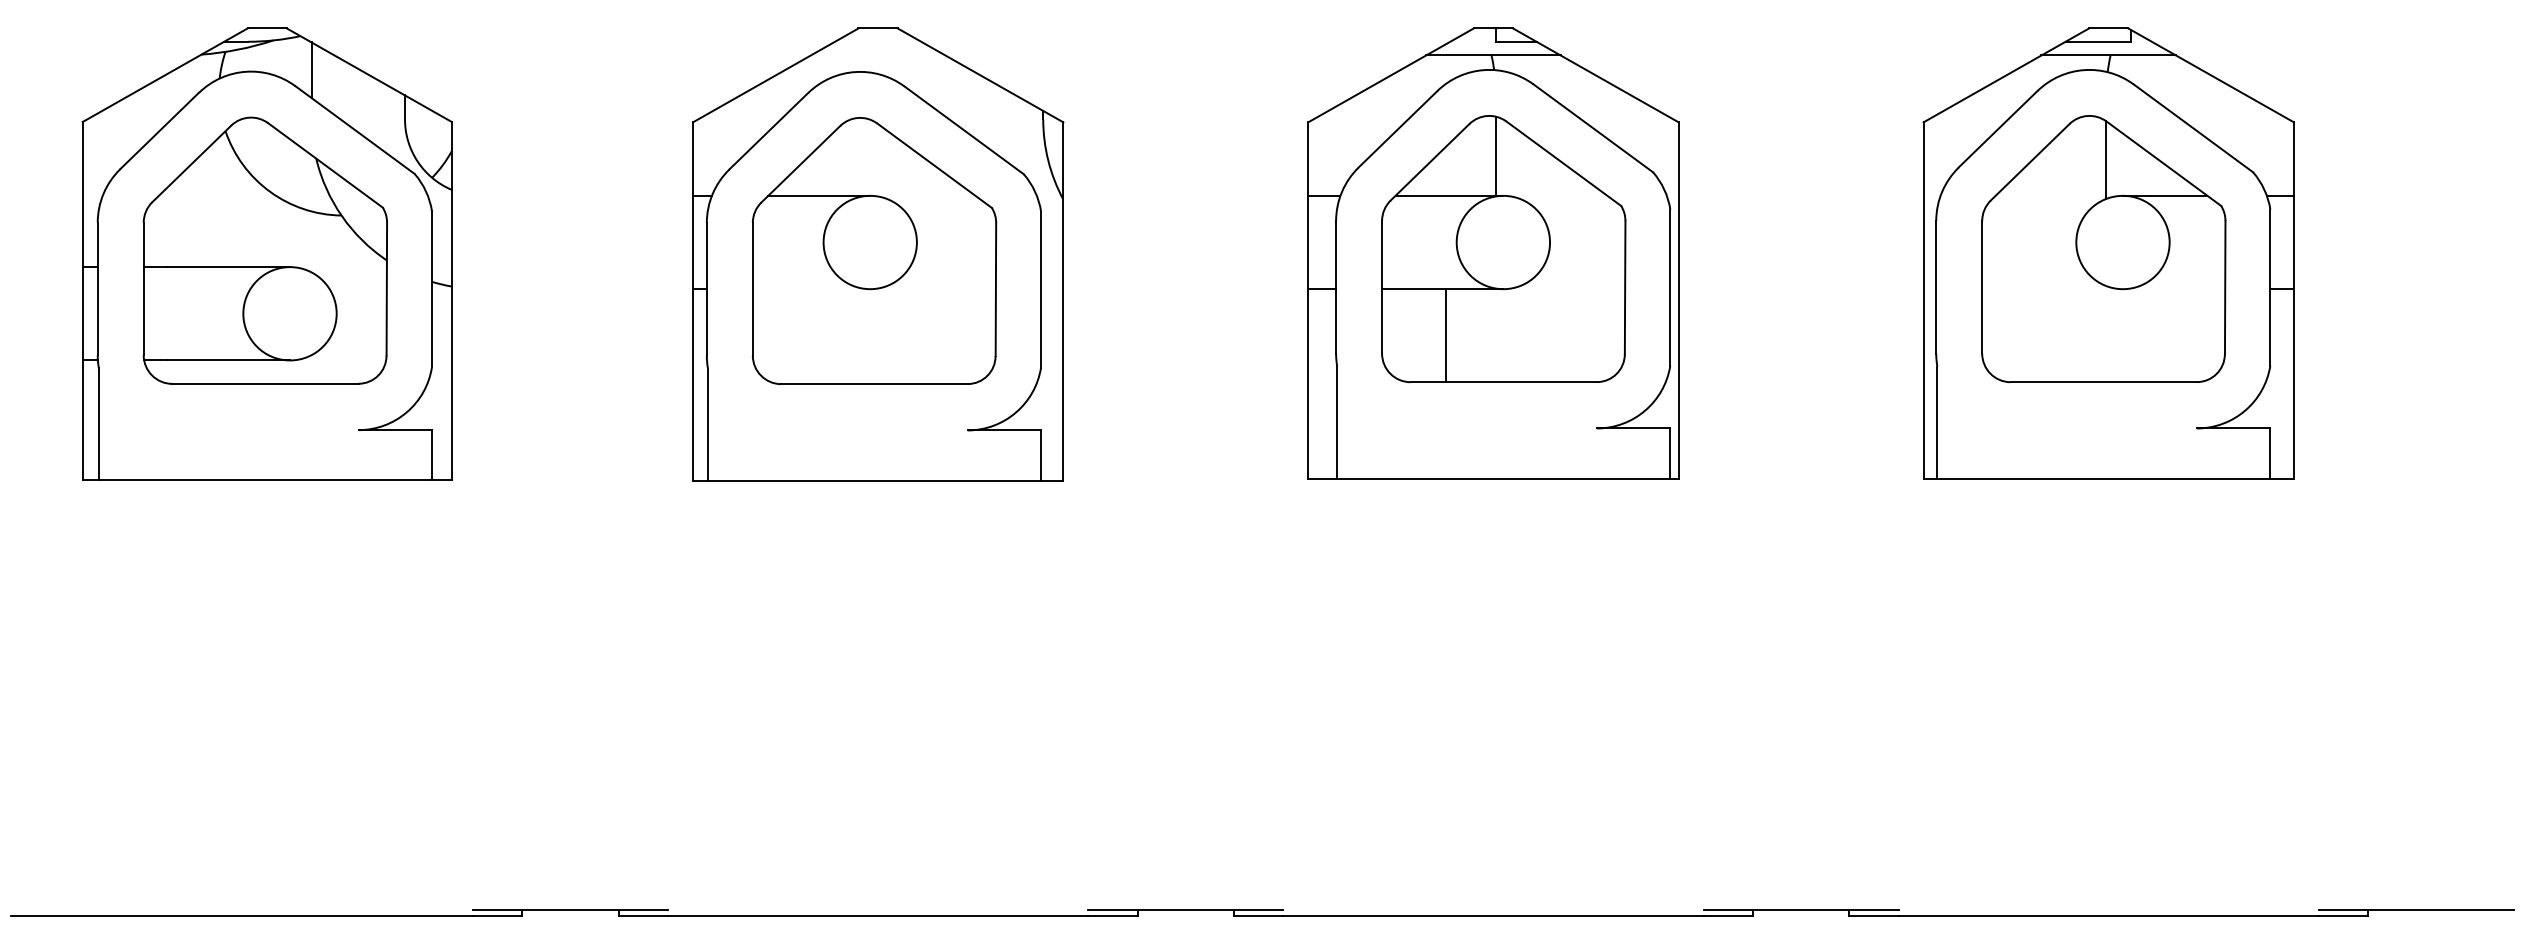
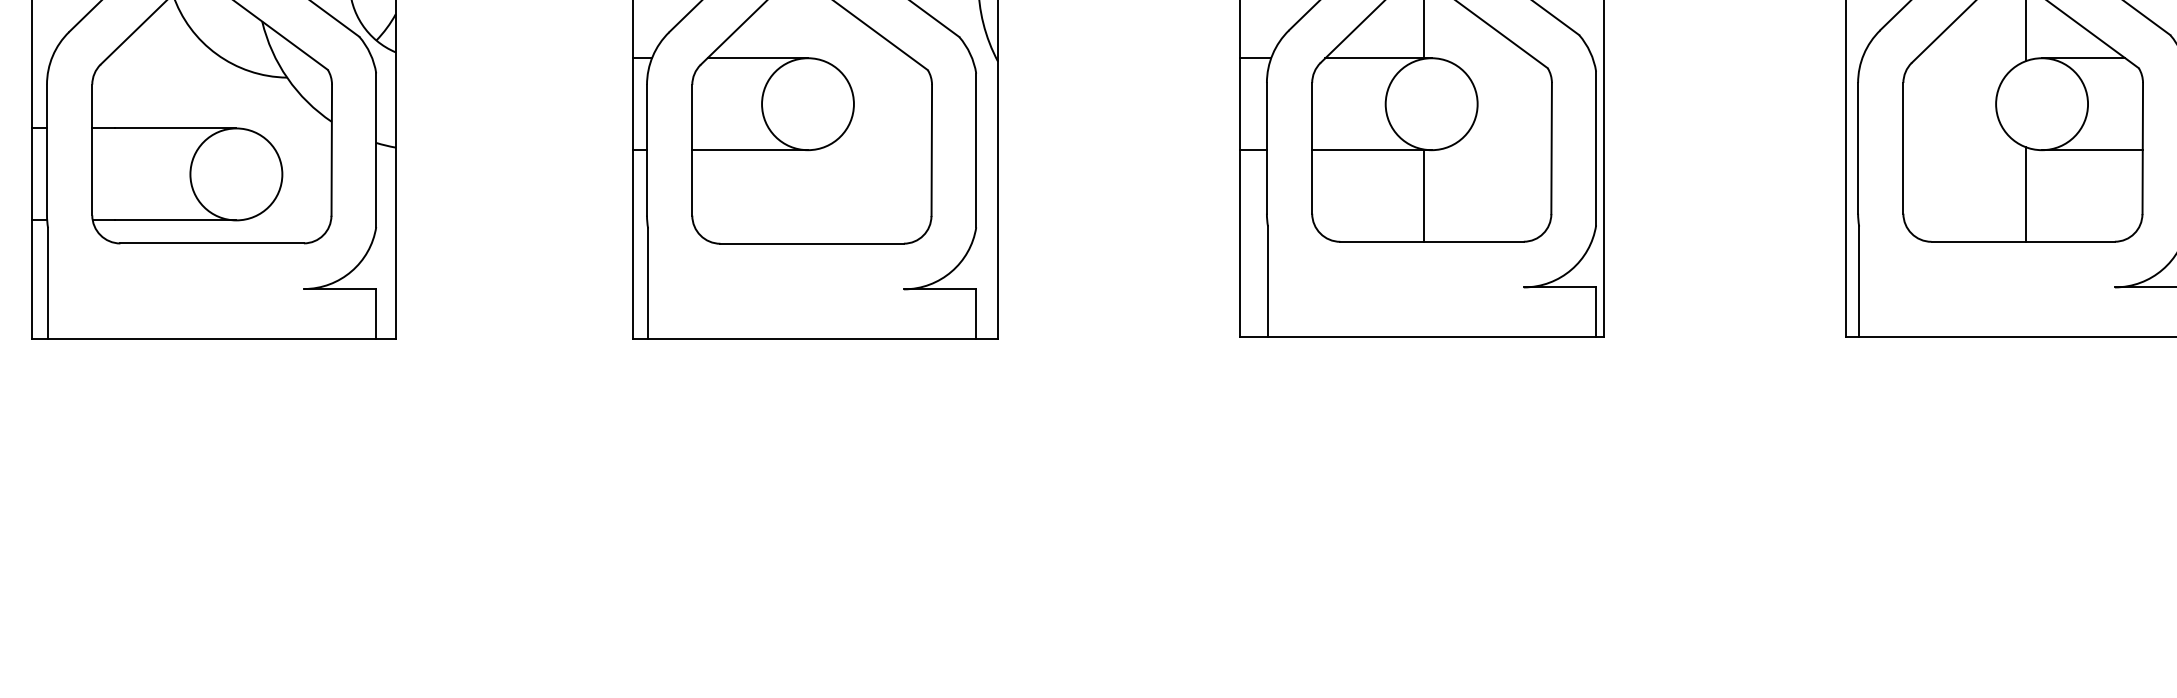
line: (811, 289) -> (750, 150), added
line: (2173, 289) -> (2091, 150), added
line: (2106, 334) -> (2025, 194), added
line: (1445, 335) -> (1423, 195), moved

